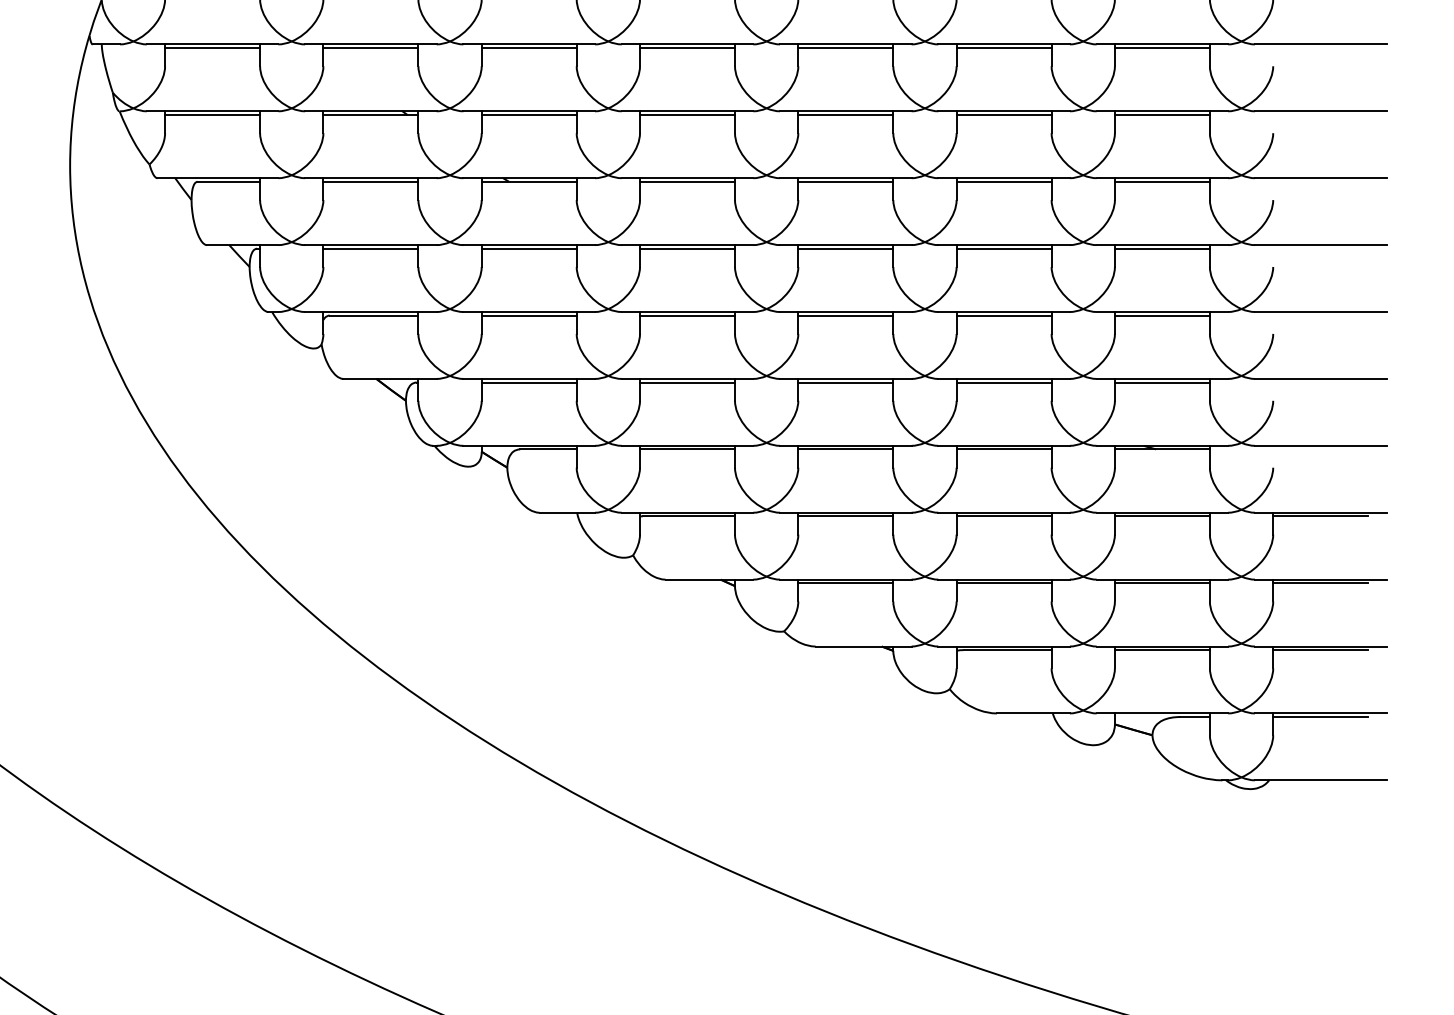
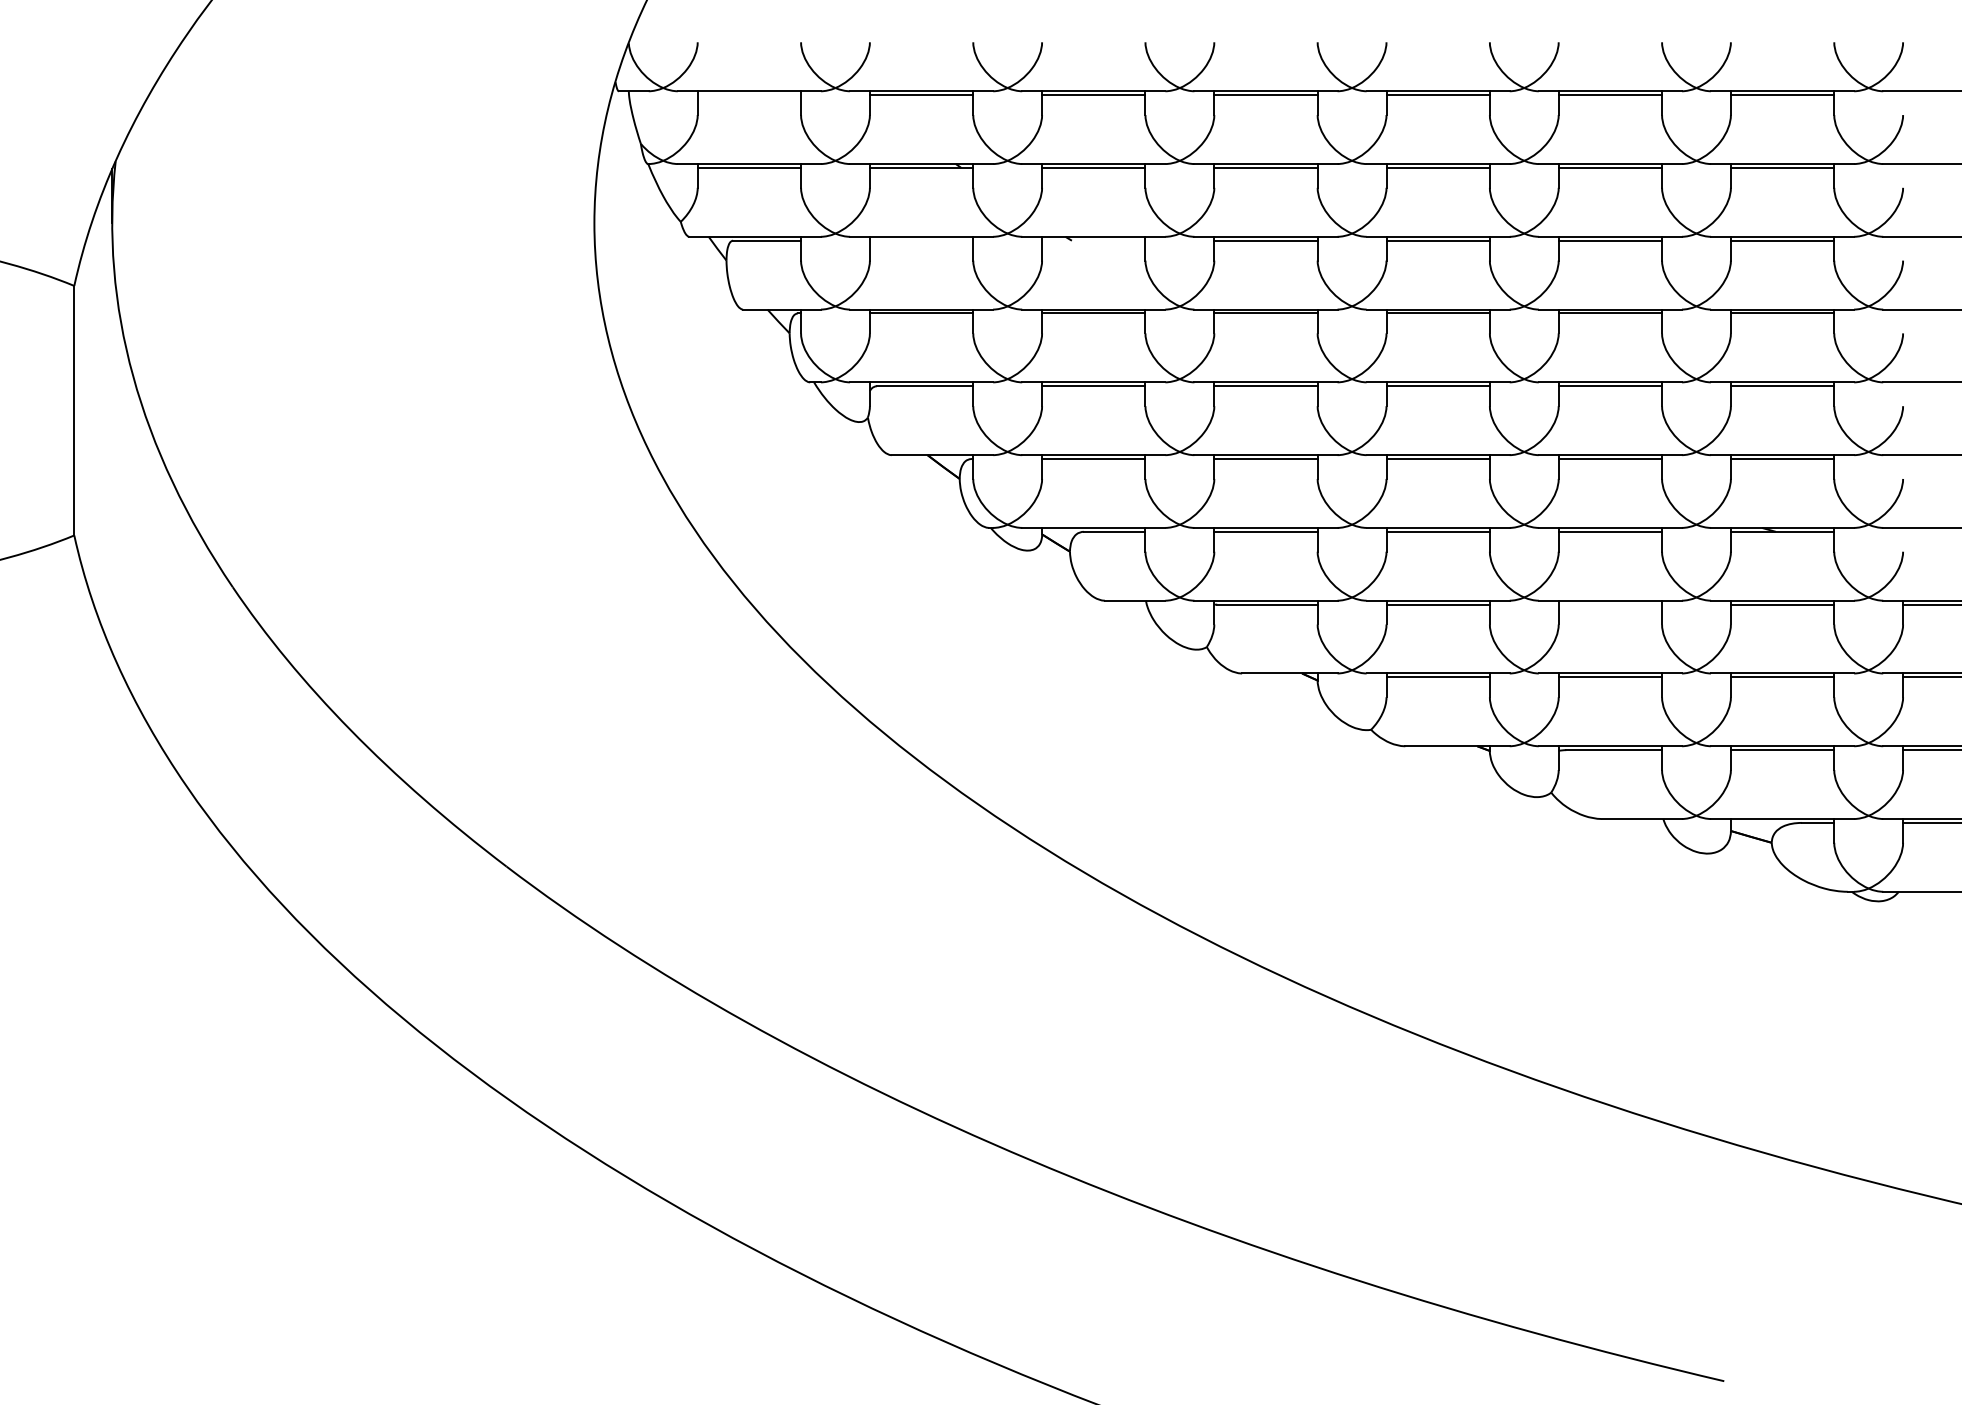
line: (212, 48) -> (749, 95), removed
line: (370, 181) -> (921, 240), removed
line: (528, 181) -> (1093, 240), removed
line: (1004, 516) -> (1610, 604), removed

